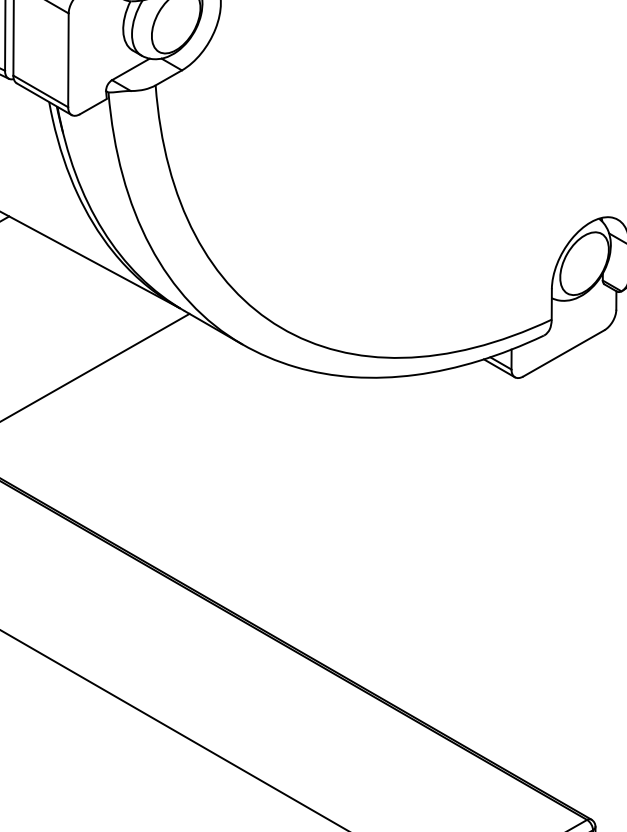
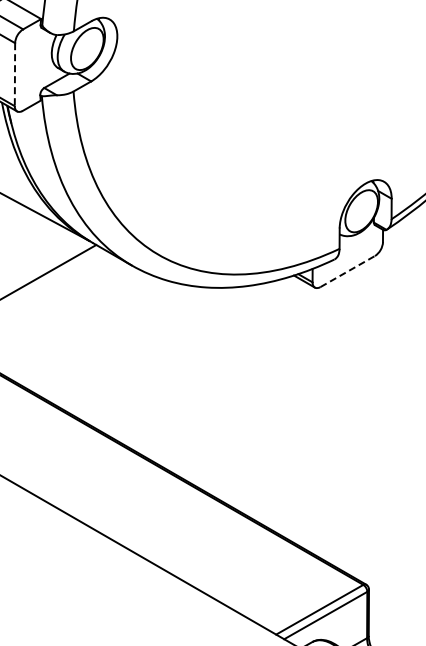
line: (67, 60) -> (14, 74), solid -> dashed
line: (564, 353) -> (348, 271), solid -> dashed

